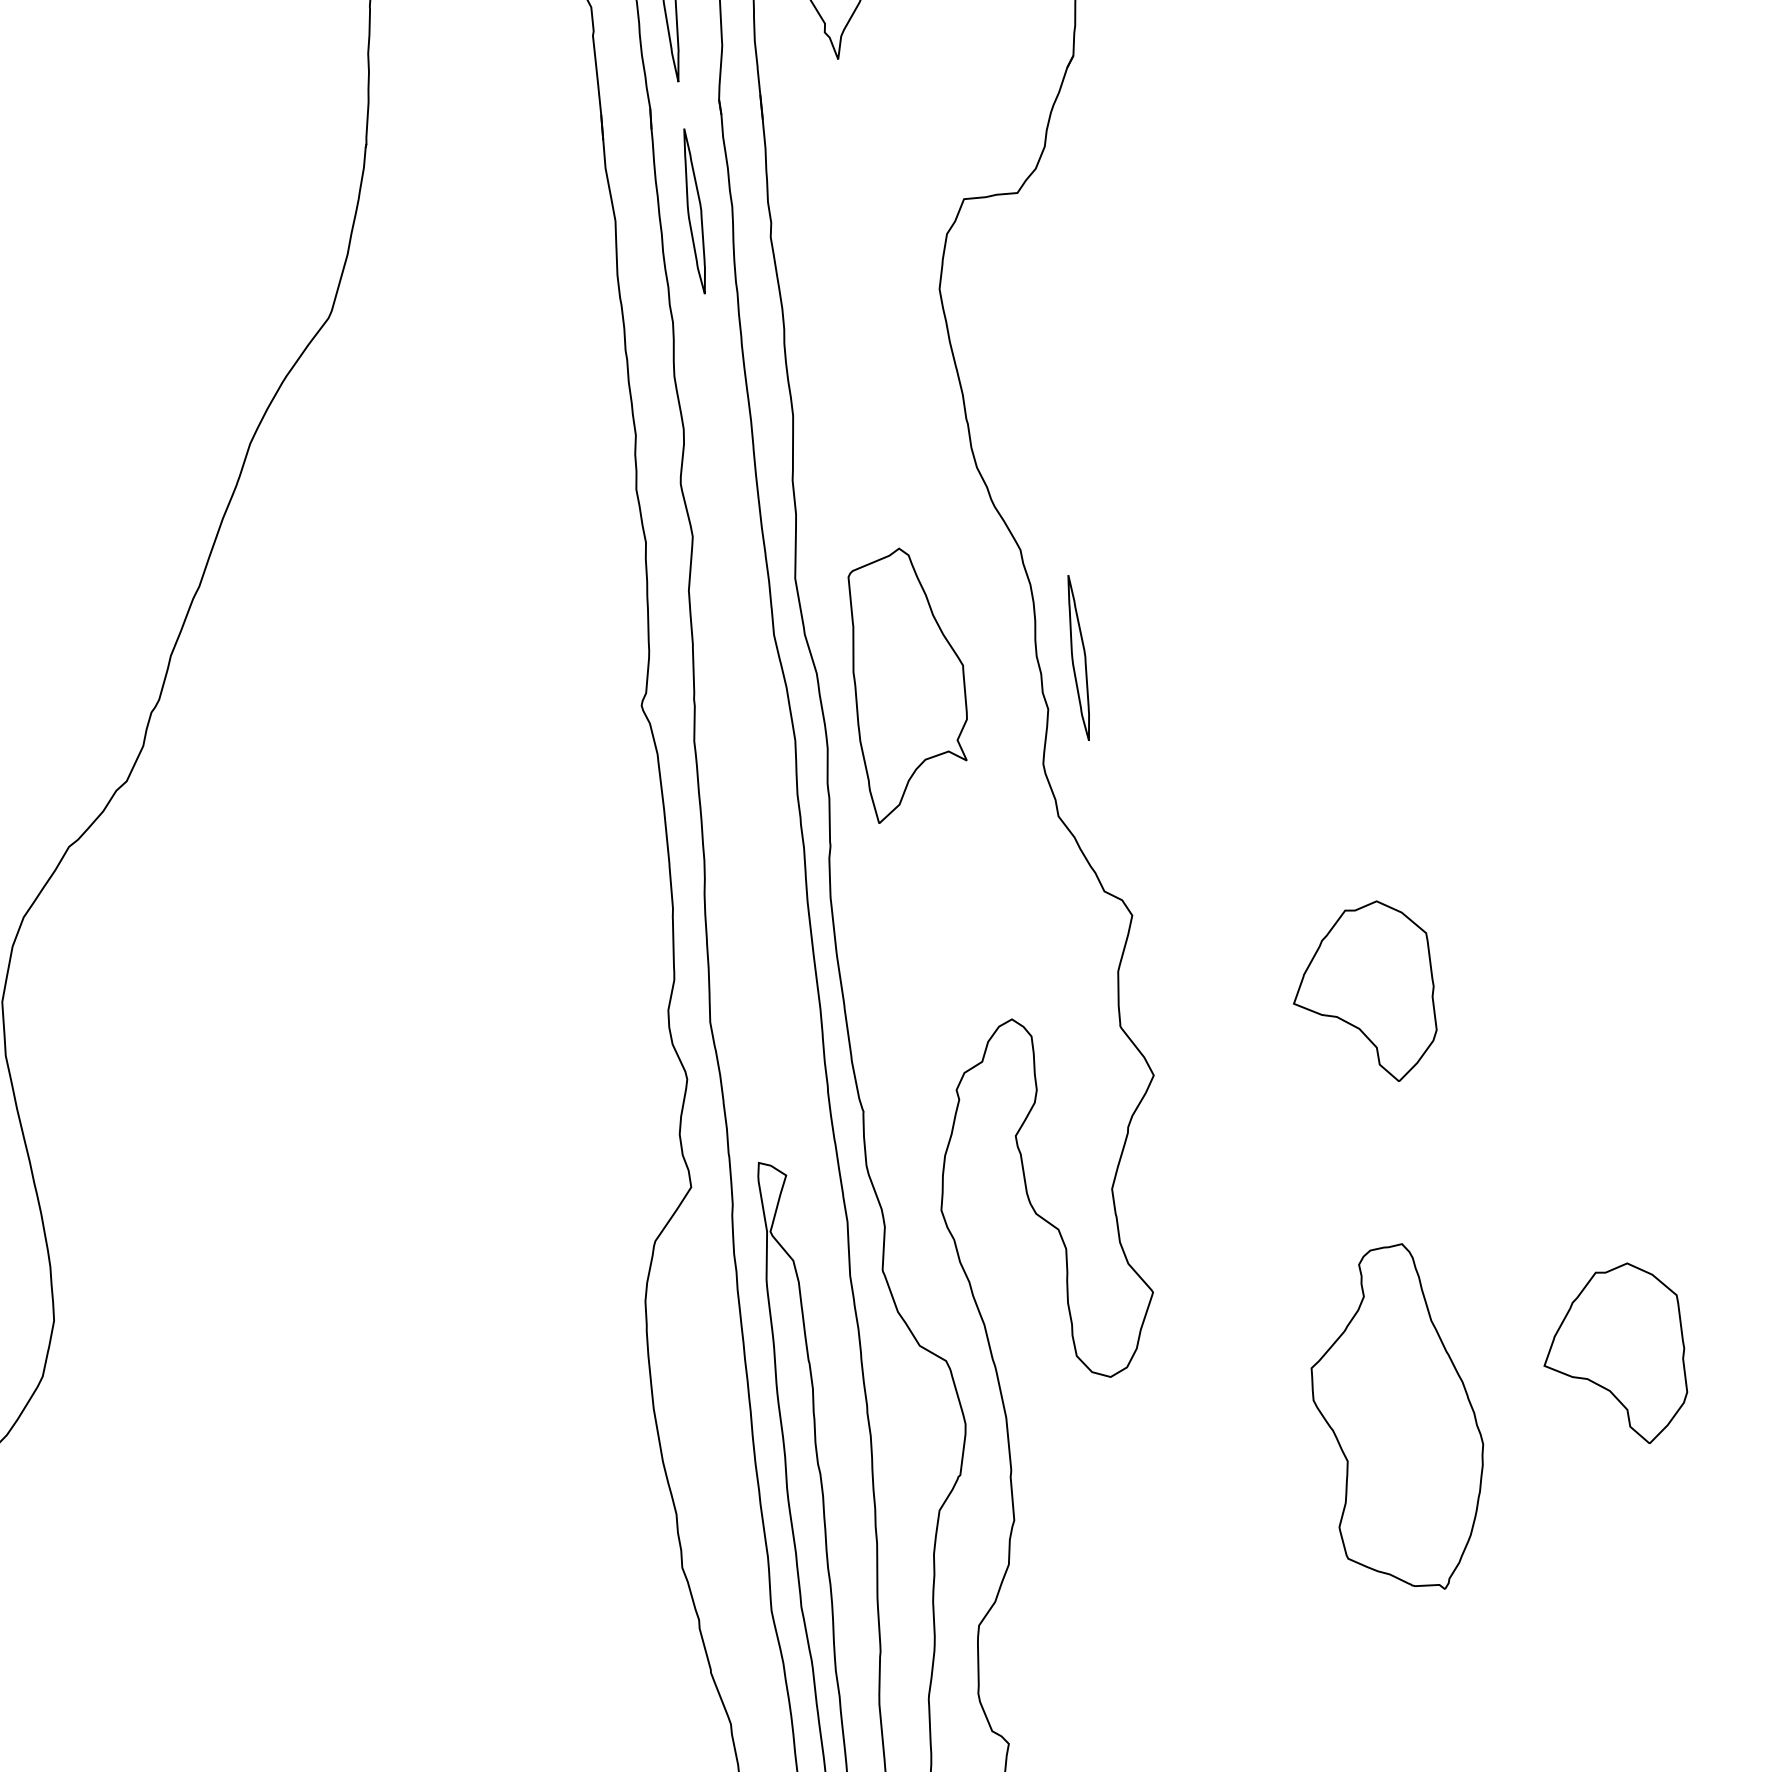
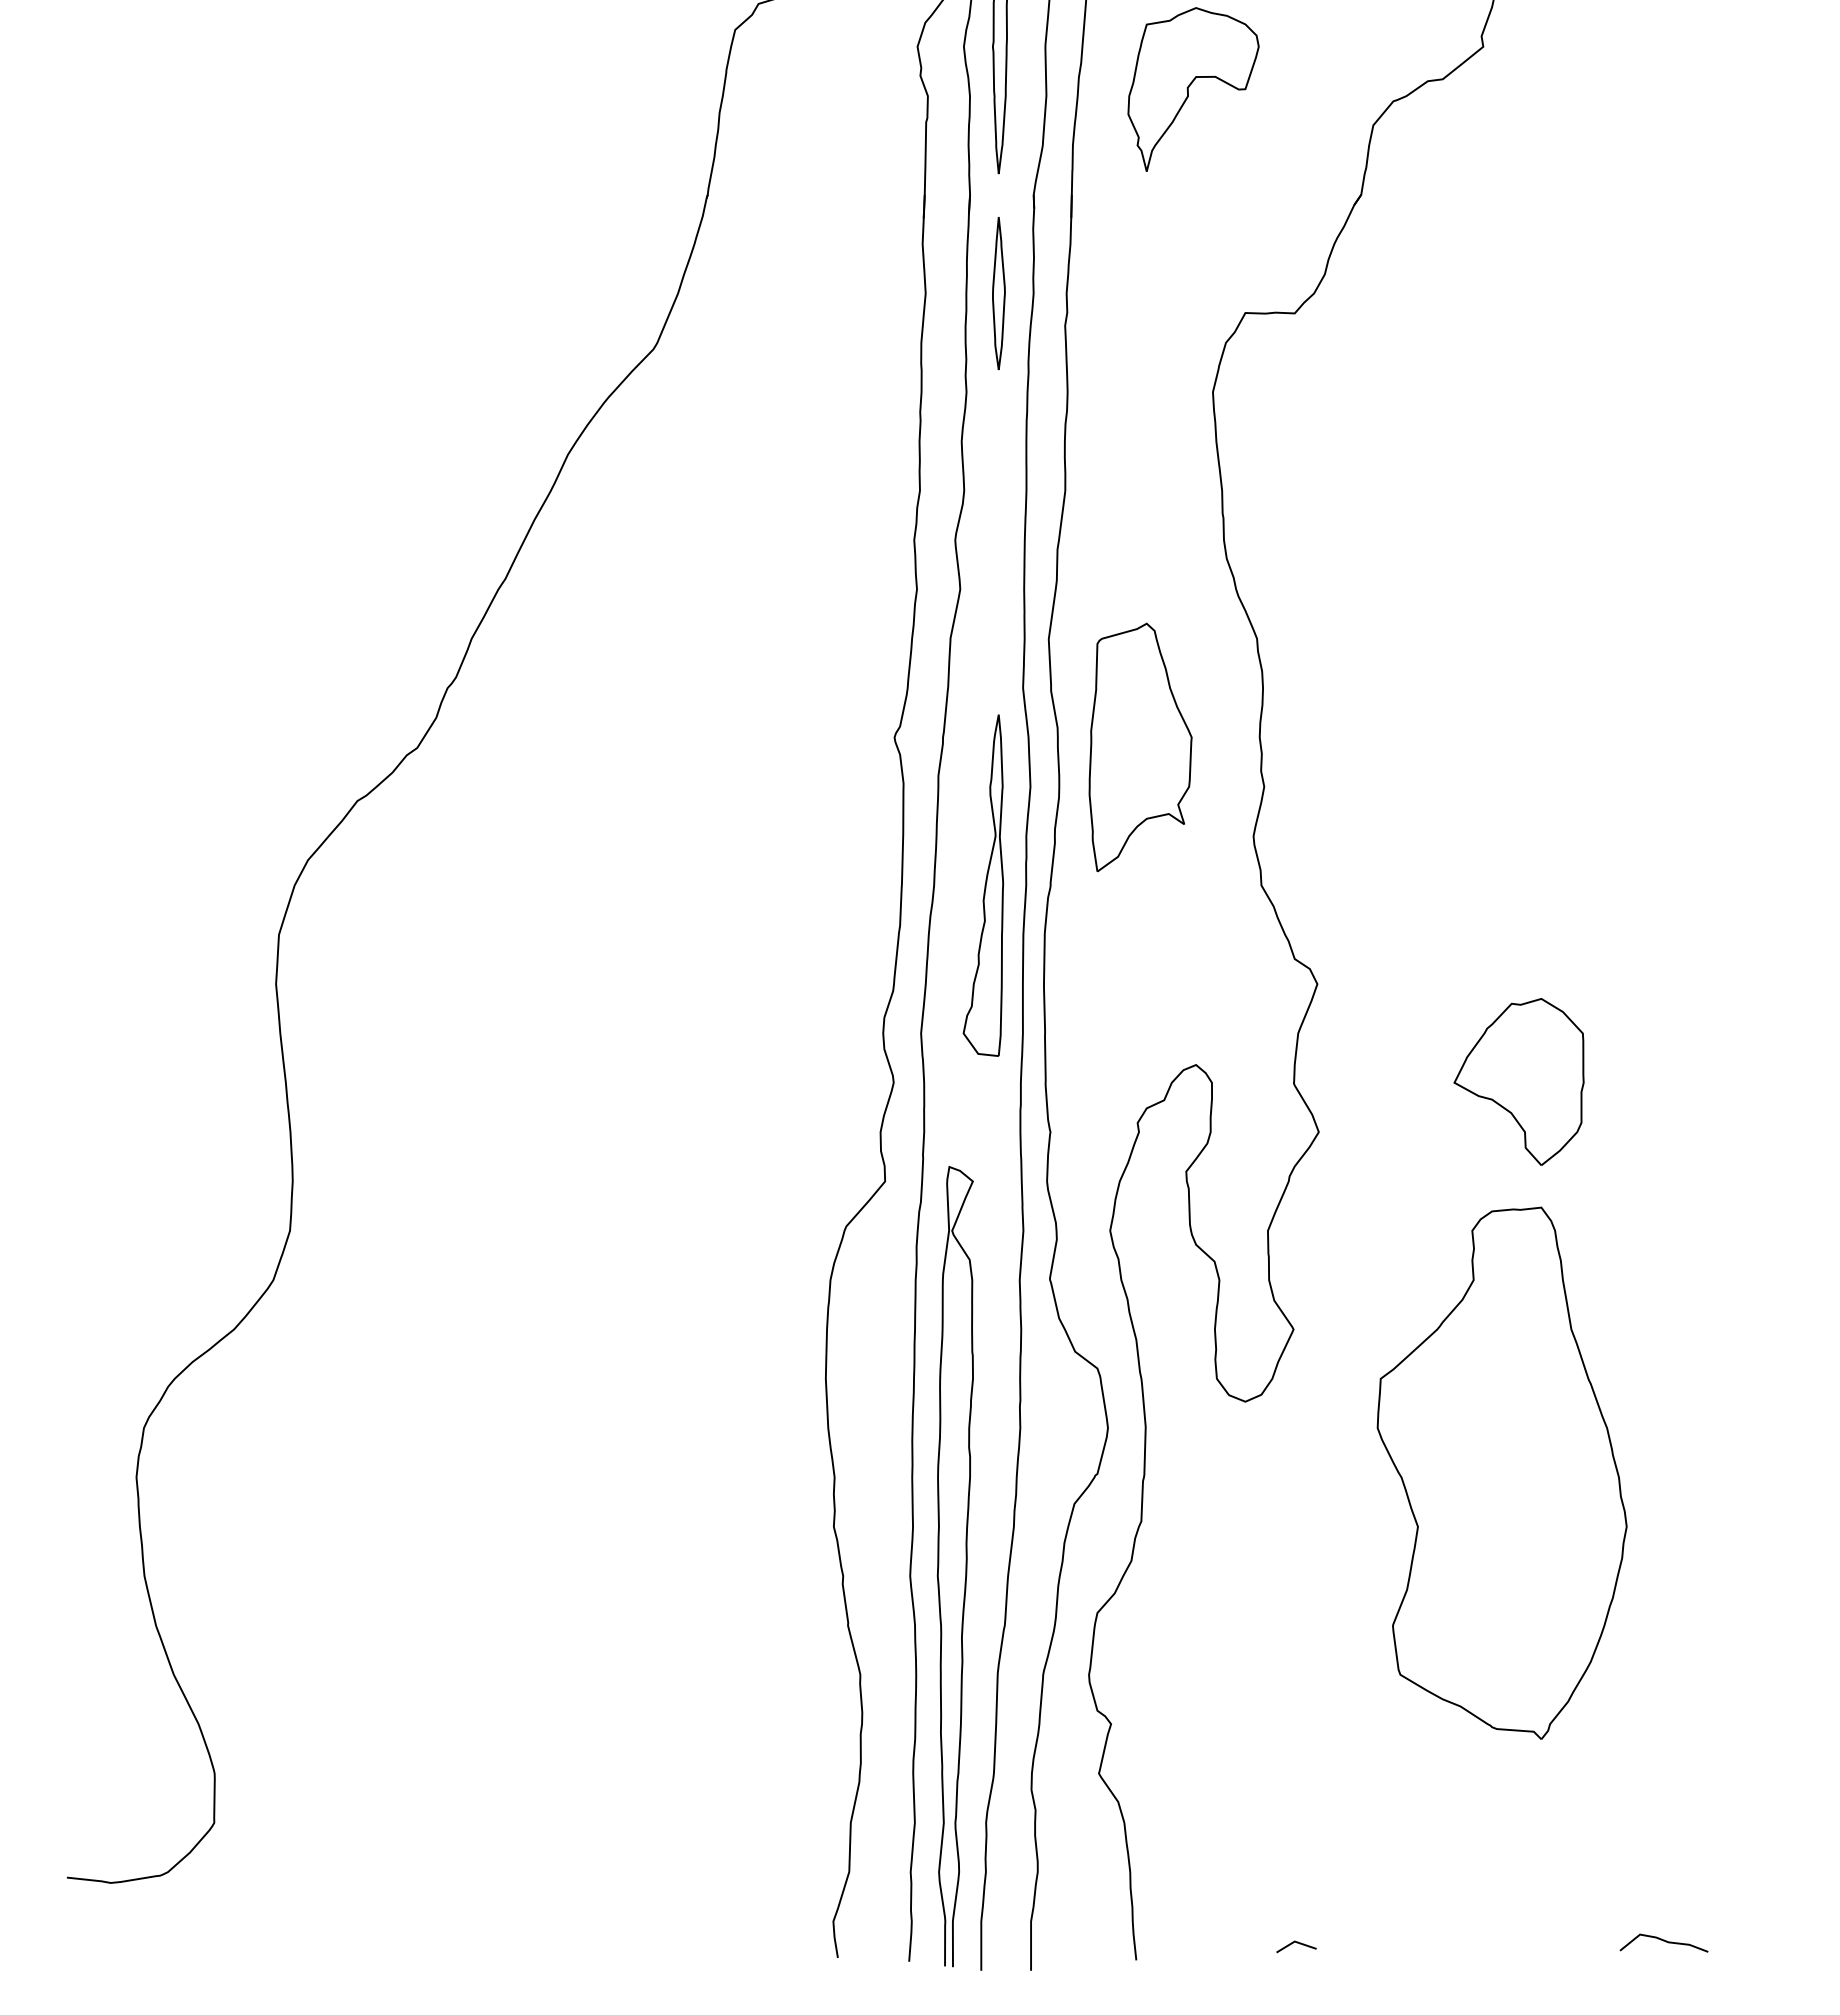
part: (1078, 657) -> (1297, 743), removed
part: (756, 853) -> (982, 885), added
part: (1613, 1355) -> (1705, 1439), removed
part: (1397, 1419) -> (1501, 1472), size x1.67

